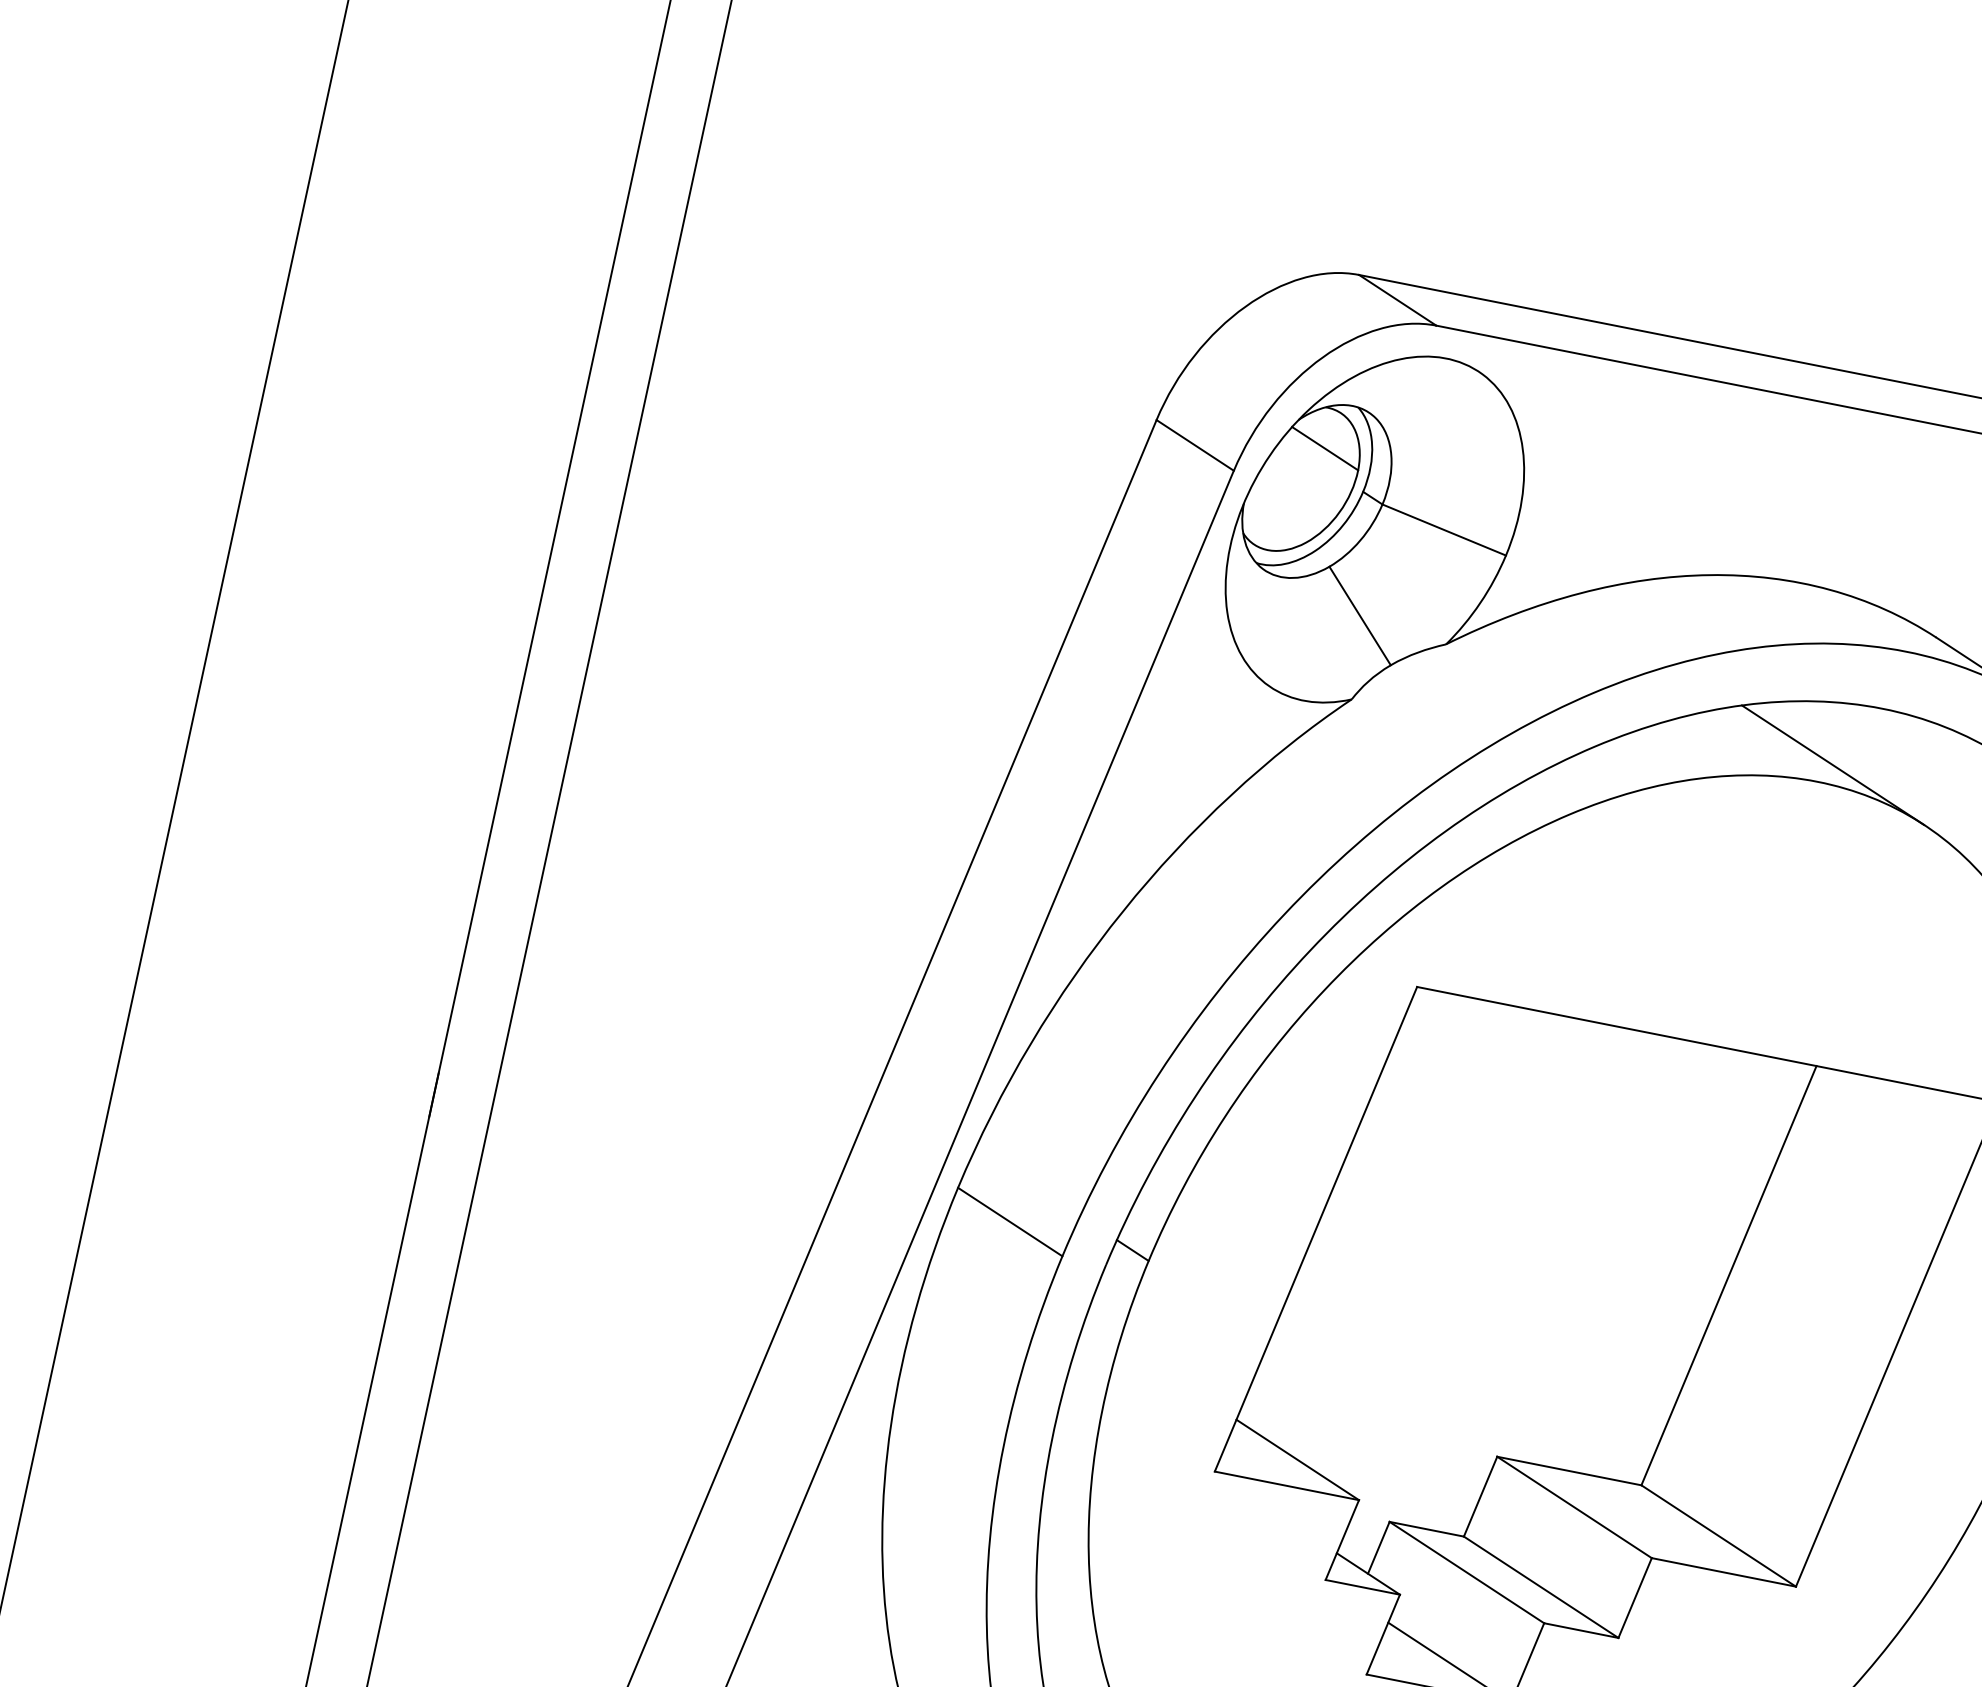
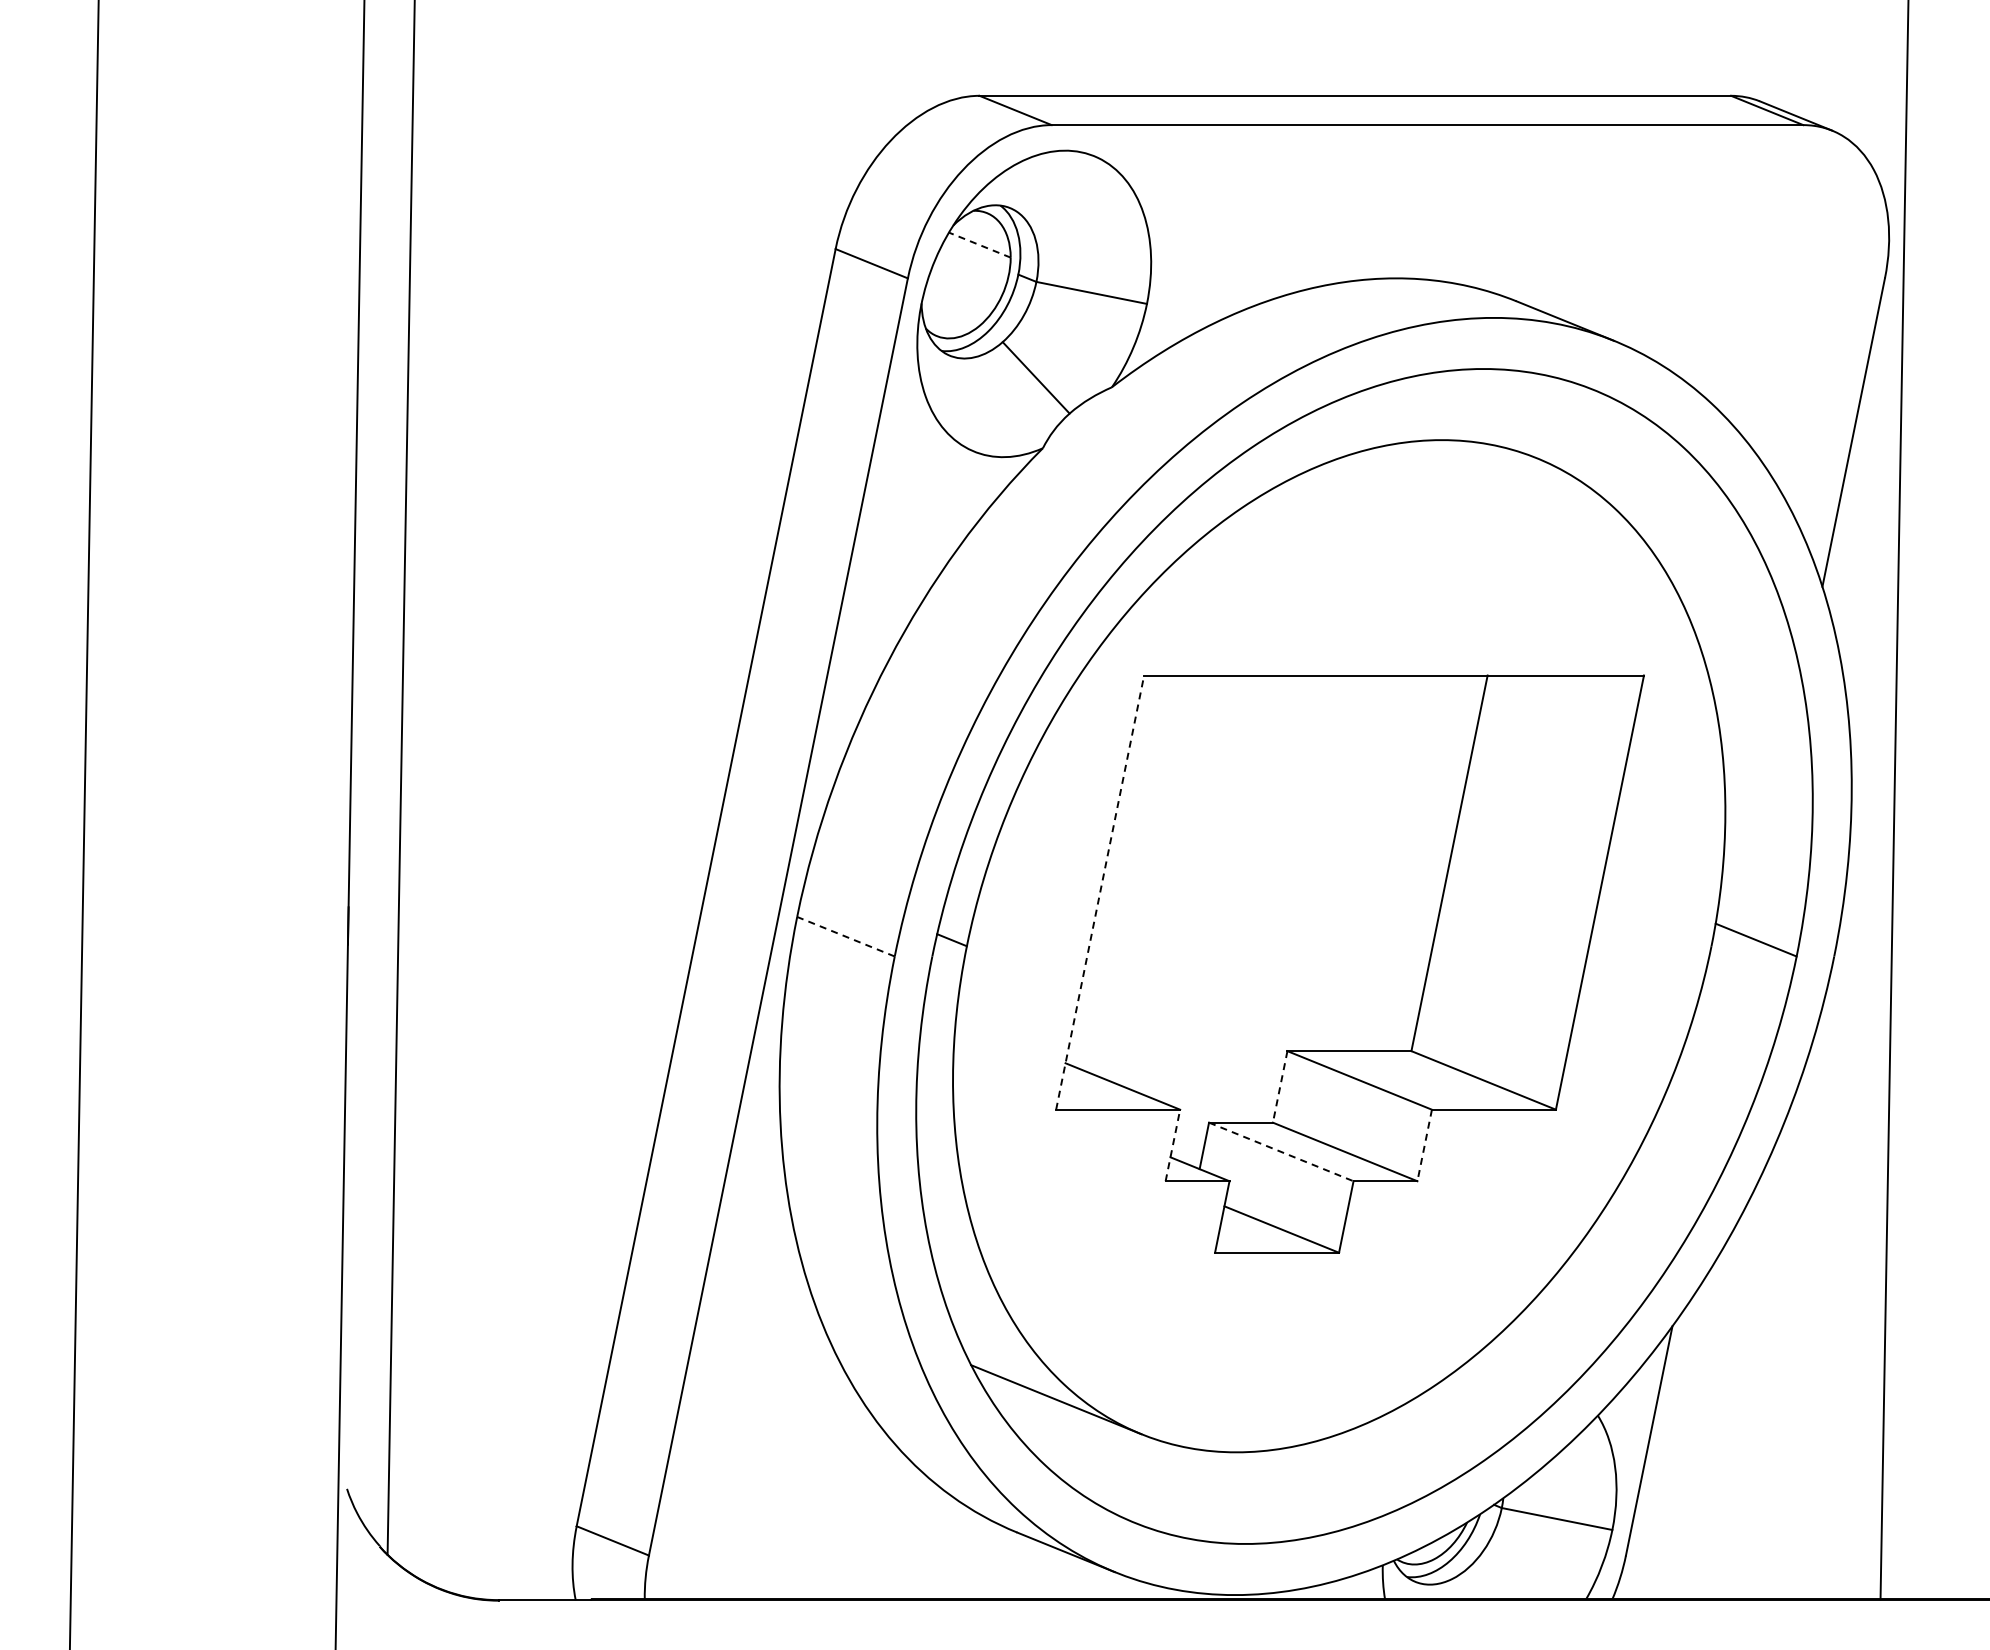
line: (1324, 447) -> (979, 244), solid -> dashed
line: (1832, 764) -> (1451, 423), removed
line: (1009, 1221) -> (845, 936), solid -> dashed
line: (1316, 1229) -> (1100, 892), solid -> dashed
line: (1480, 1497) -> (1280, 1087), solid -> dashed
line: (1342, 1538) -> (1172, 1144), solid -> dashed
line: (1467, 1572) -> (1281, 1151), solid -> dashed
line: (1634, 1598) -> (1424, 1145), solid -> dashed

